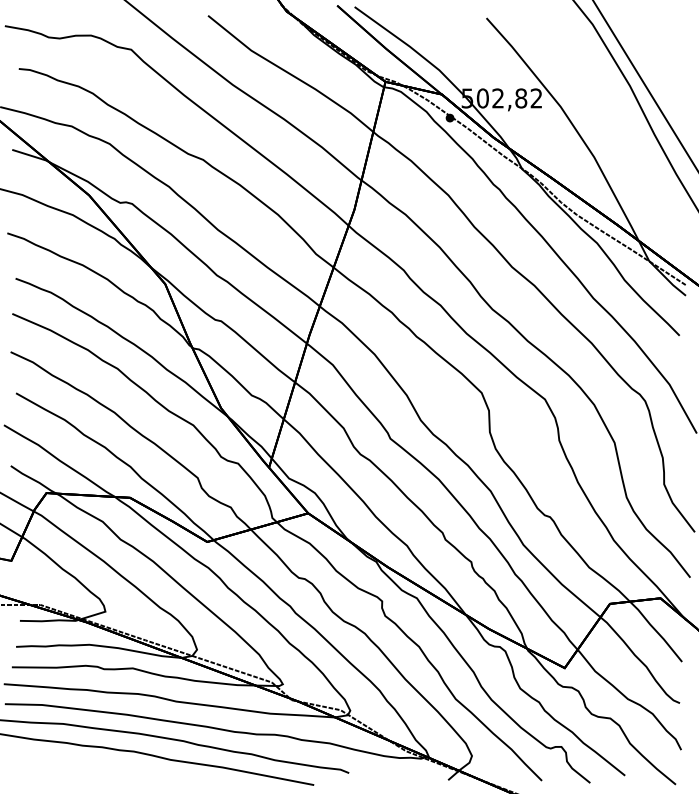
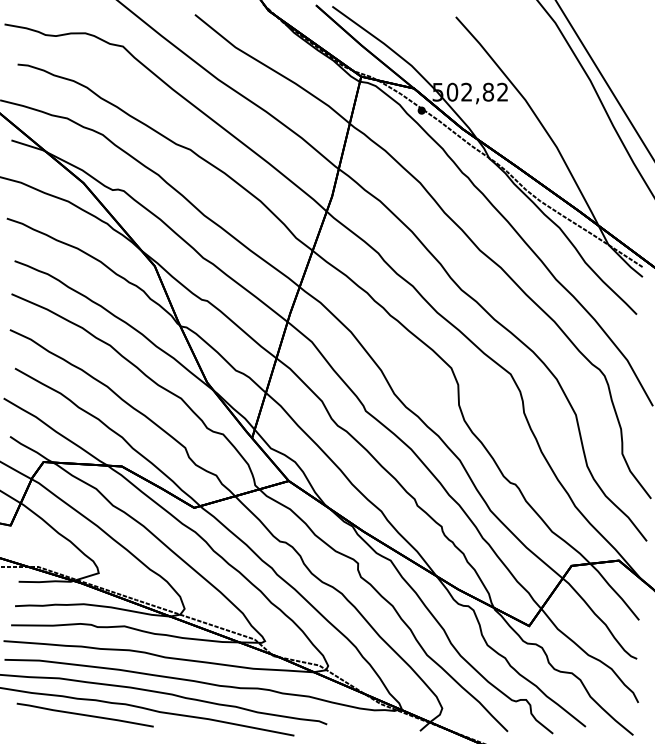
line: (90, 763) -> (84, 715), added

